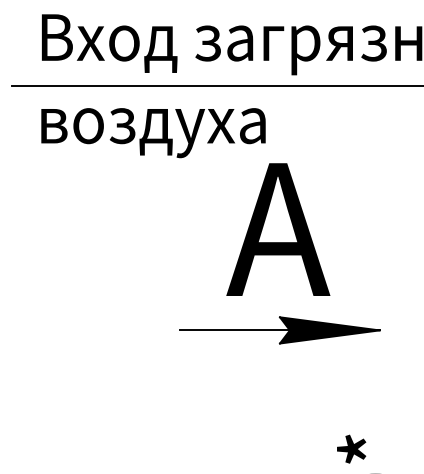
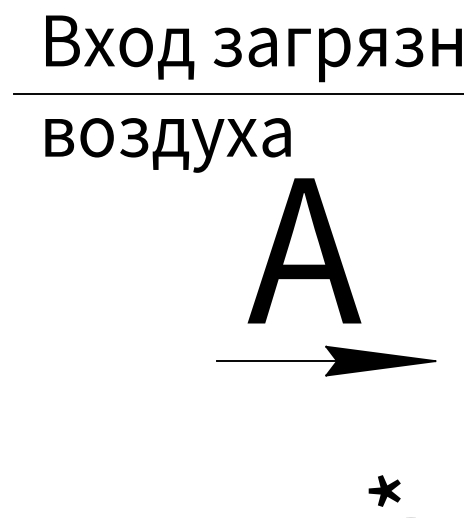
part: (280, 329) -> (326, 360), moved

